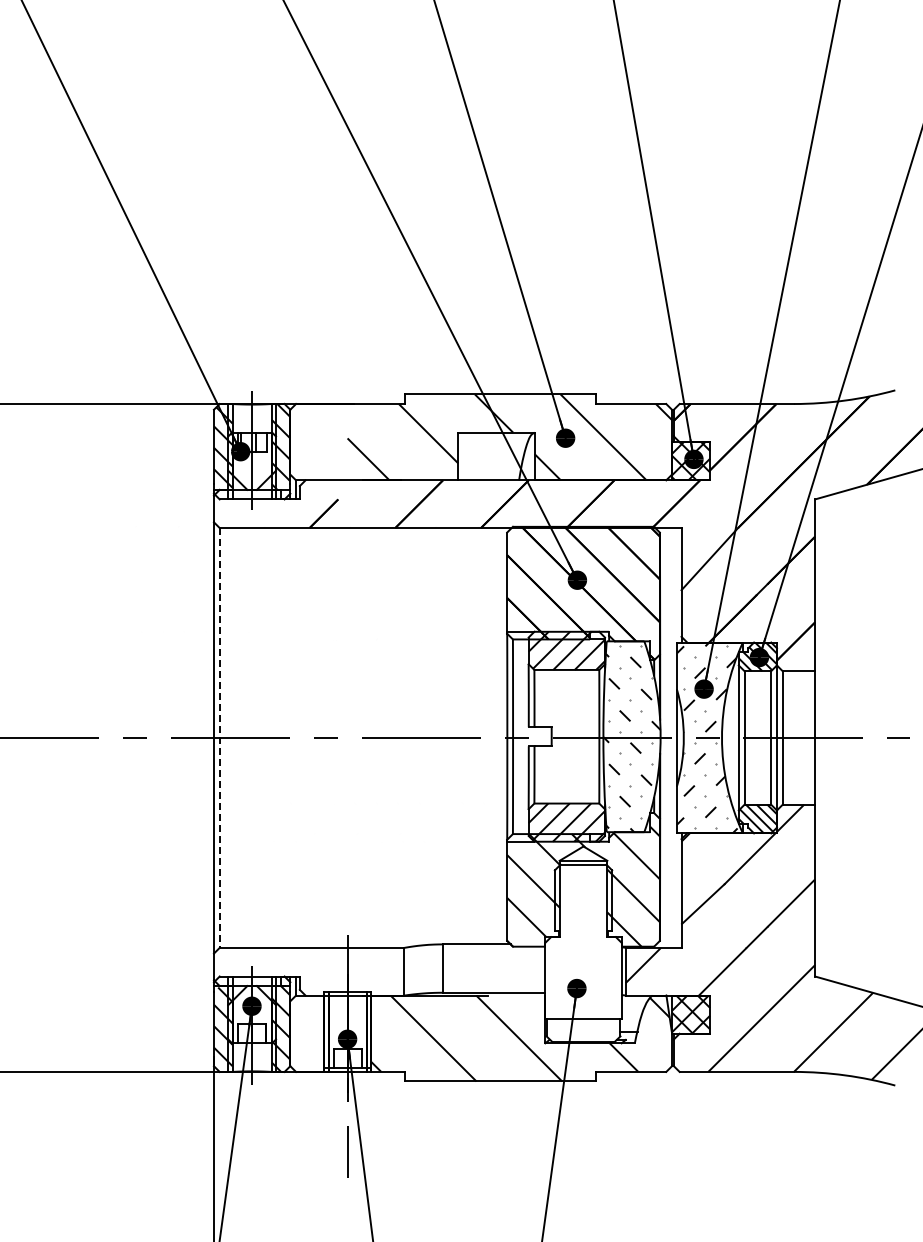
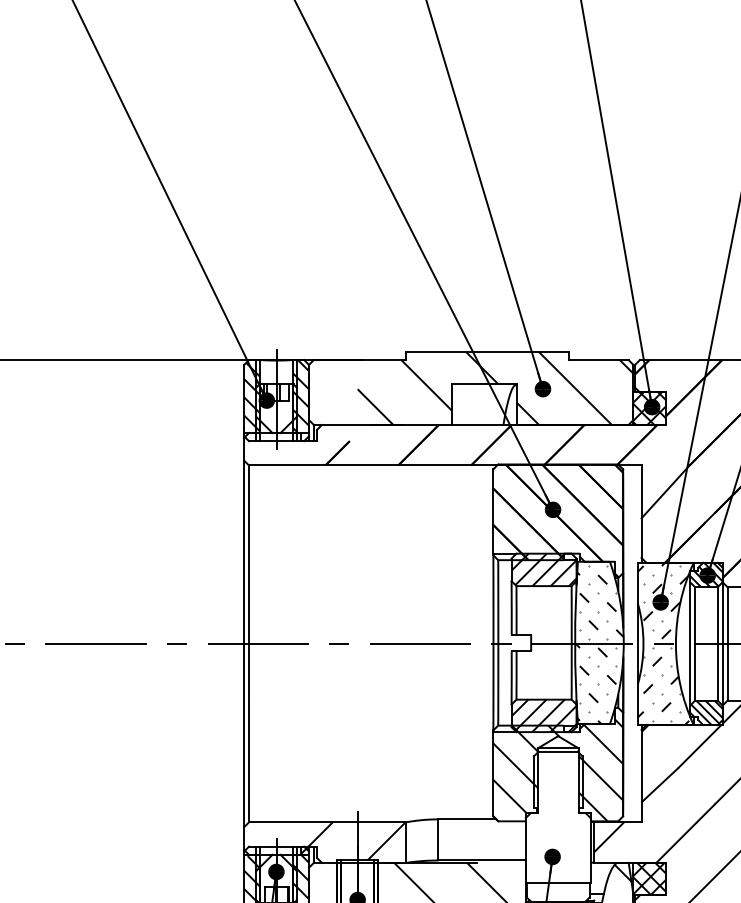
line: (219, 737) -> (248, 643), dashed -> solid
hatch: (341, 969) -> (352, 840), added

